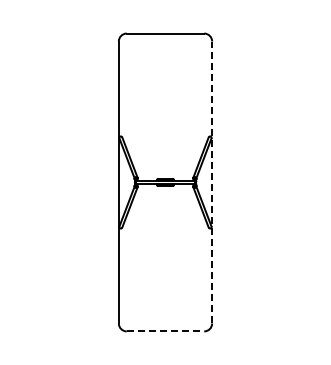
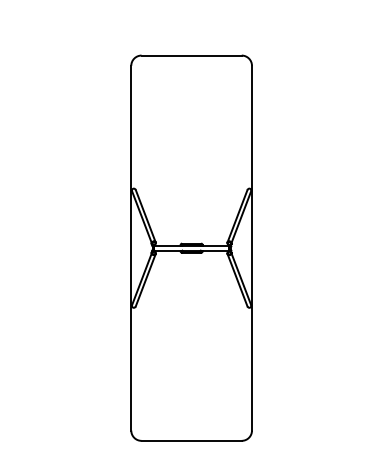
line: (212, 182) -> (252, 248), dashed -> solid
line: (165, 331) -> (191, 440), dashed -> solid

